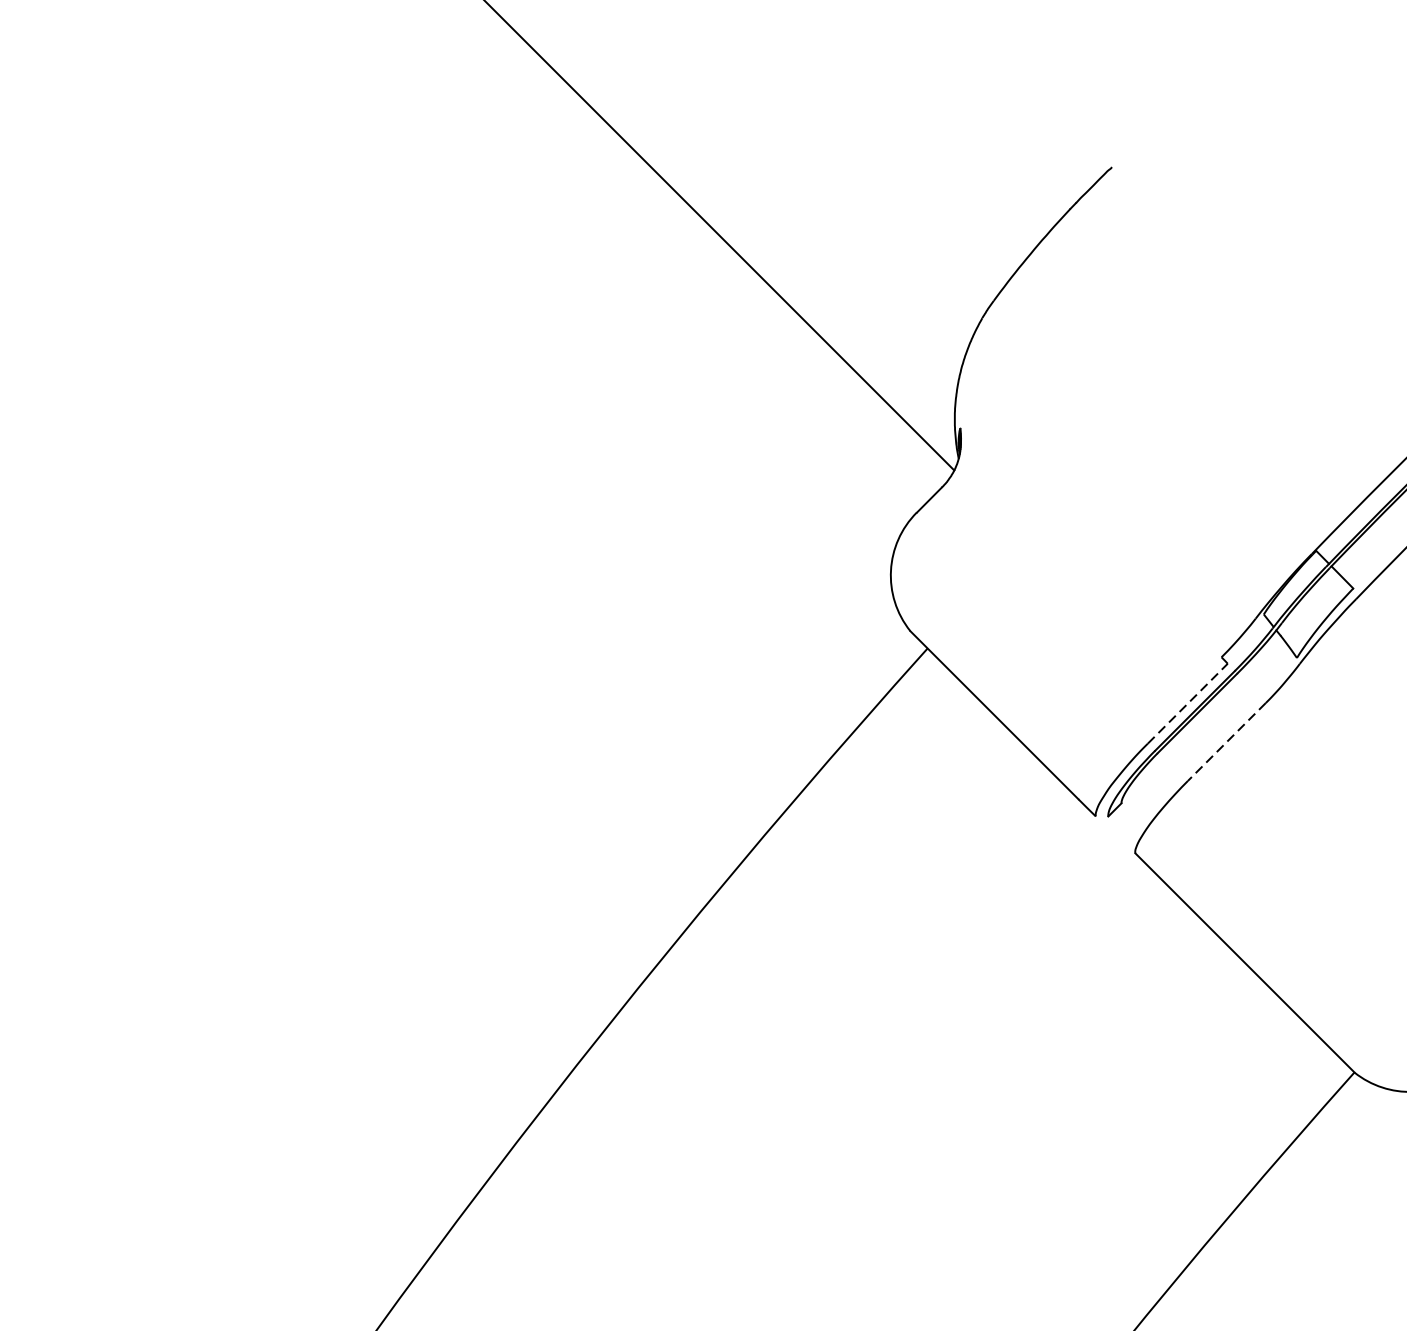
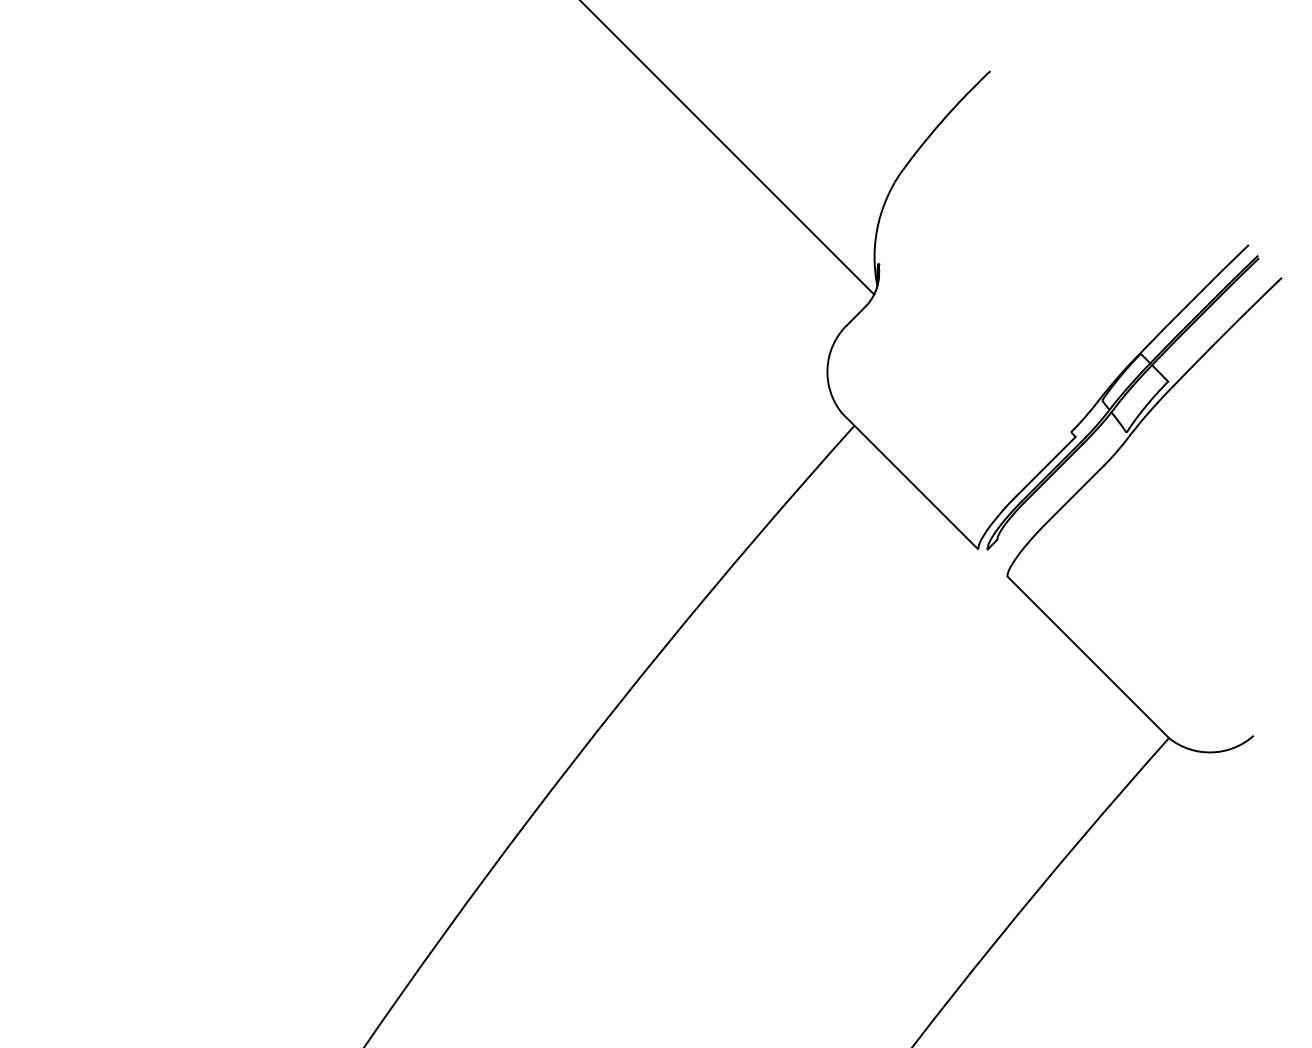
line: (1188, 703) -> (1046, 466), dashed -> solid
line: (1226, 741) -> (1074, 494), dashed -> solid

